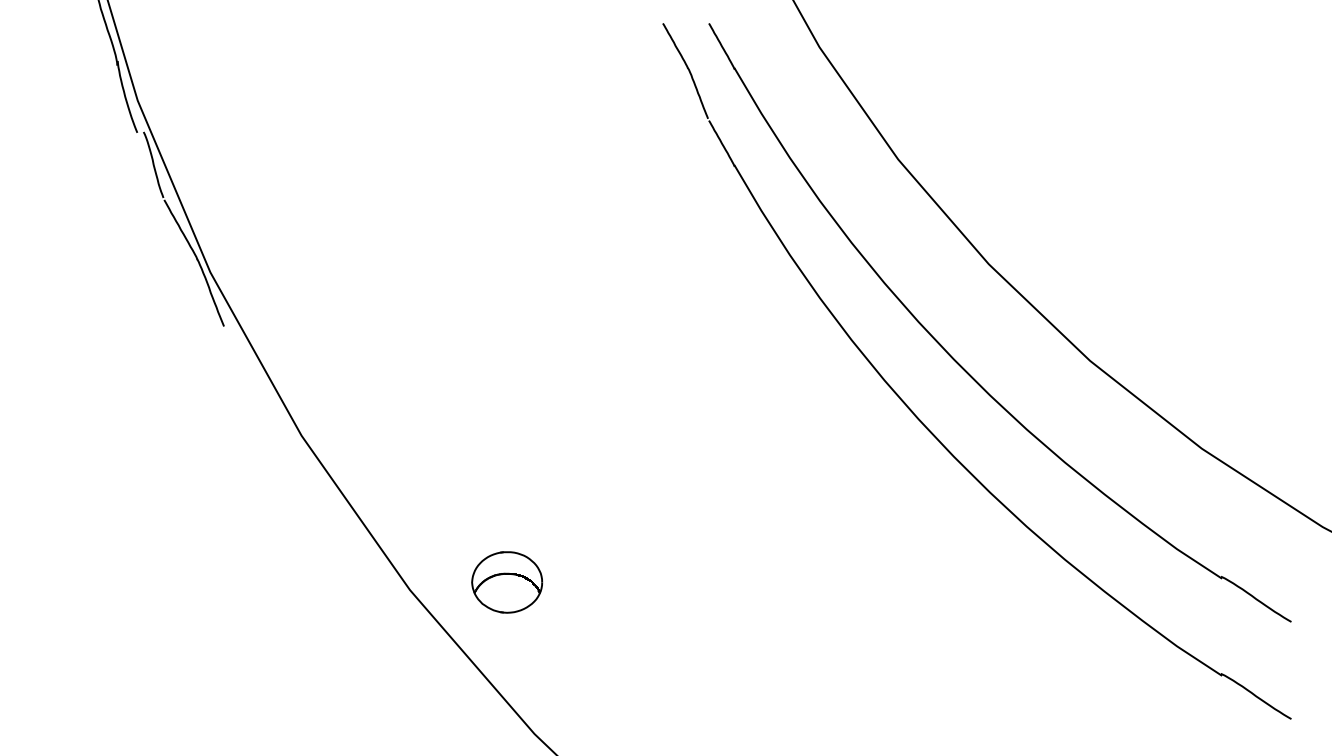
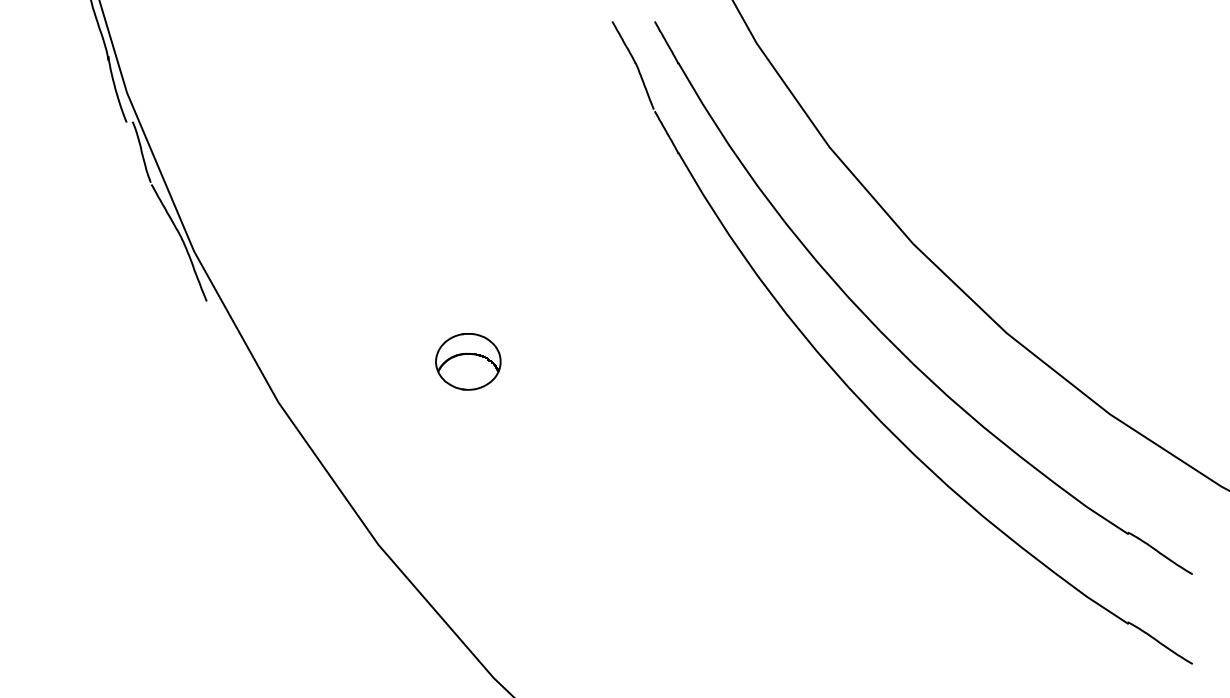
part: (507, 582) -> (468, 361), moved

